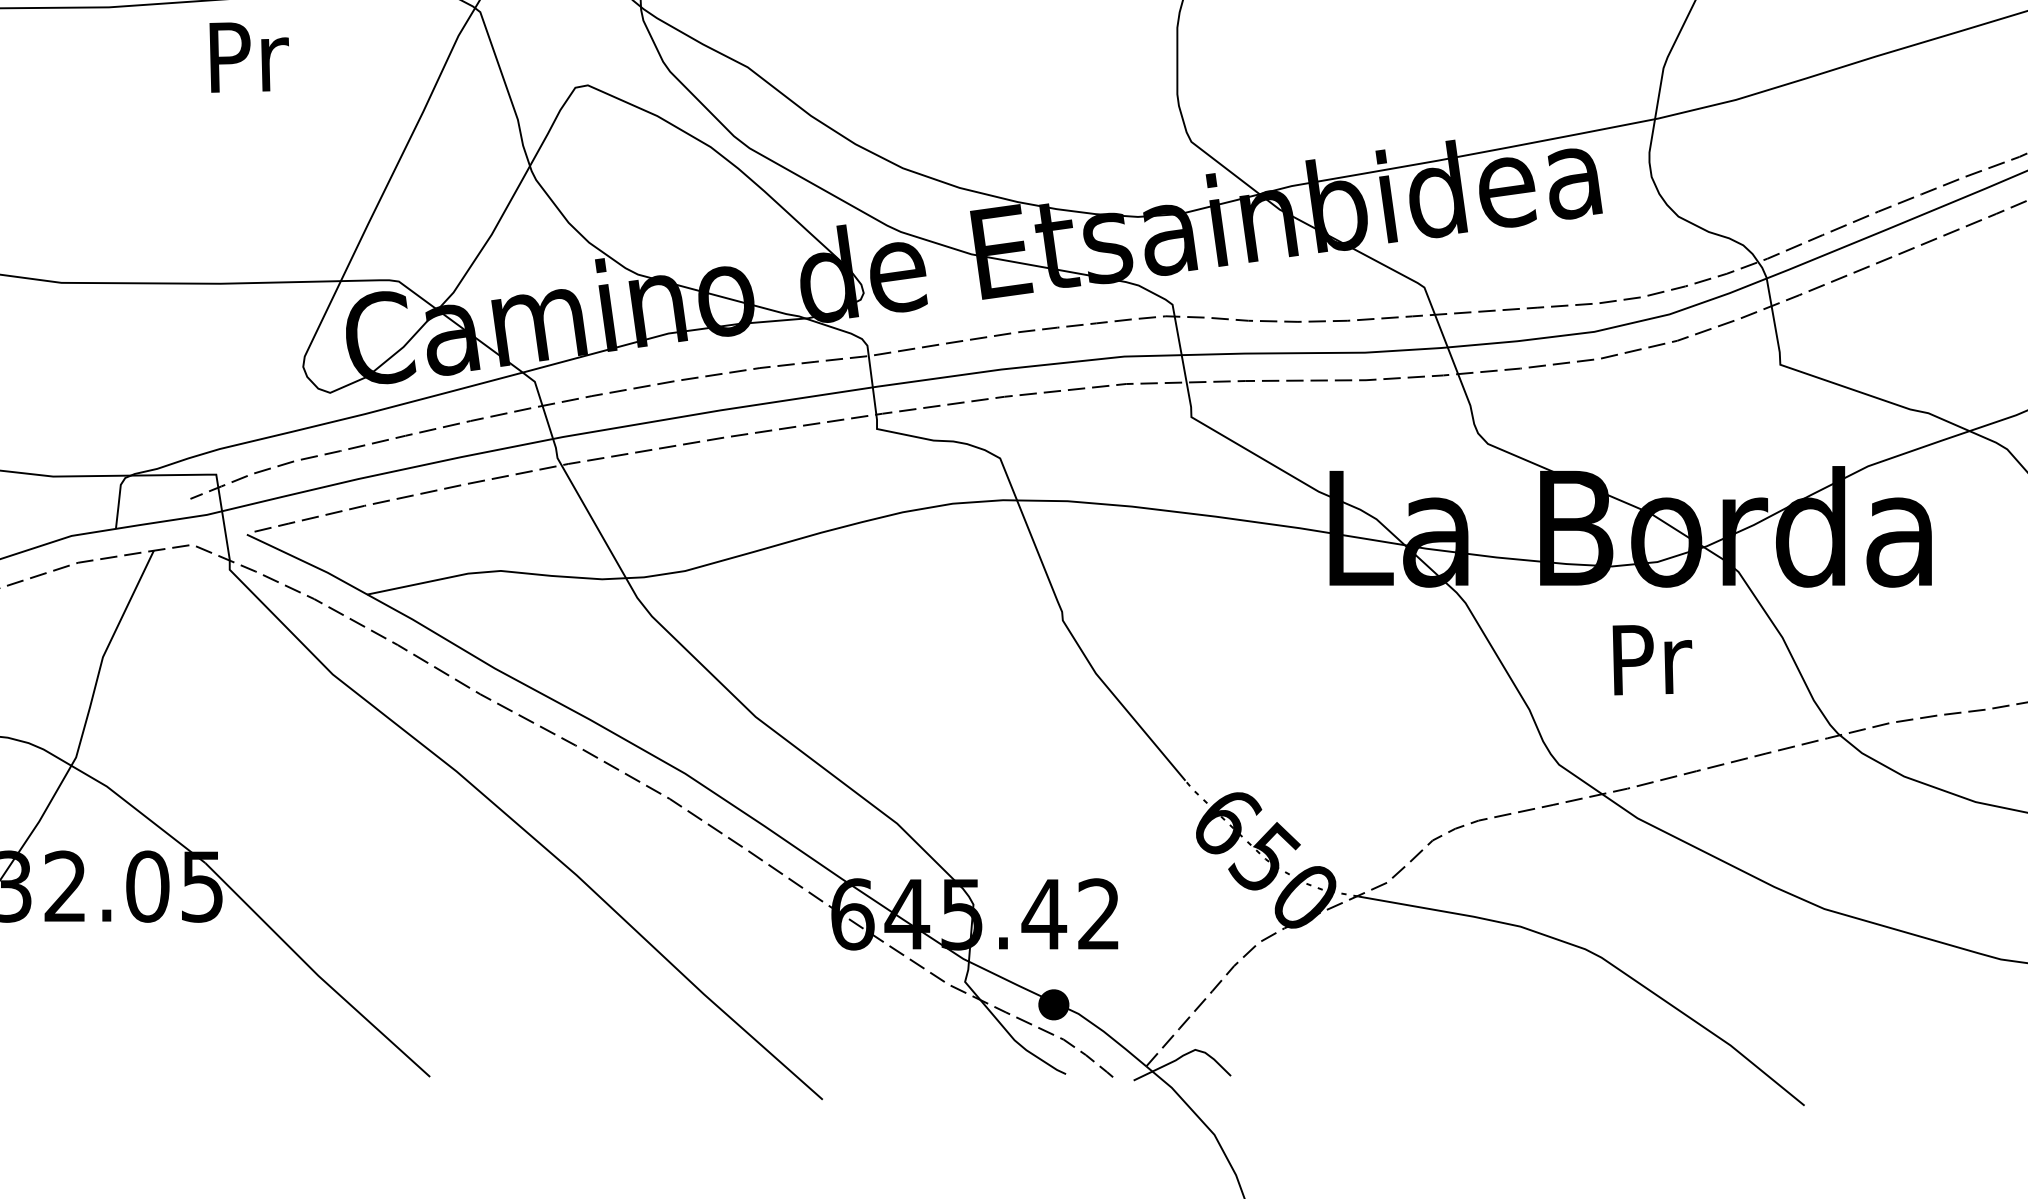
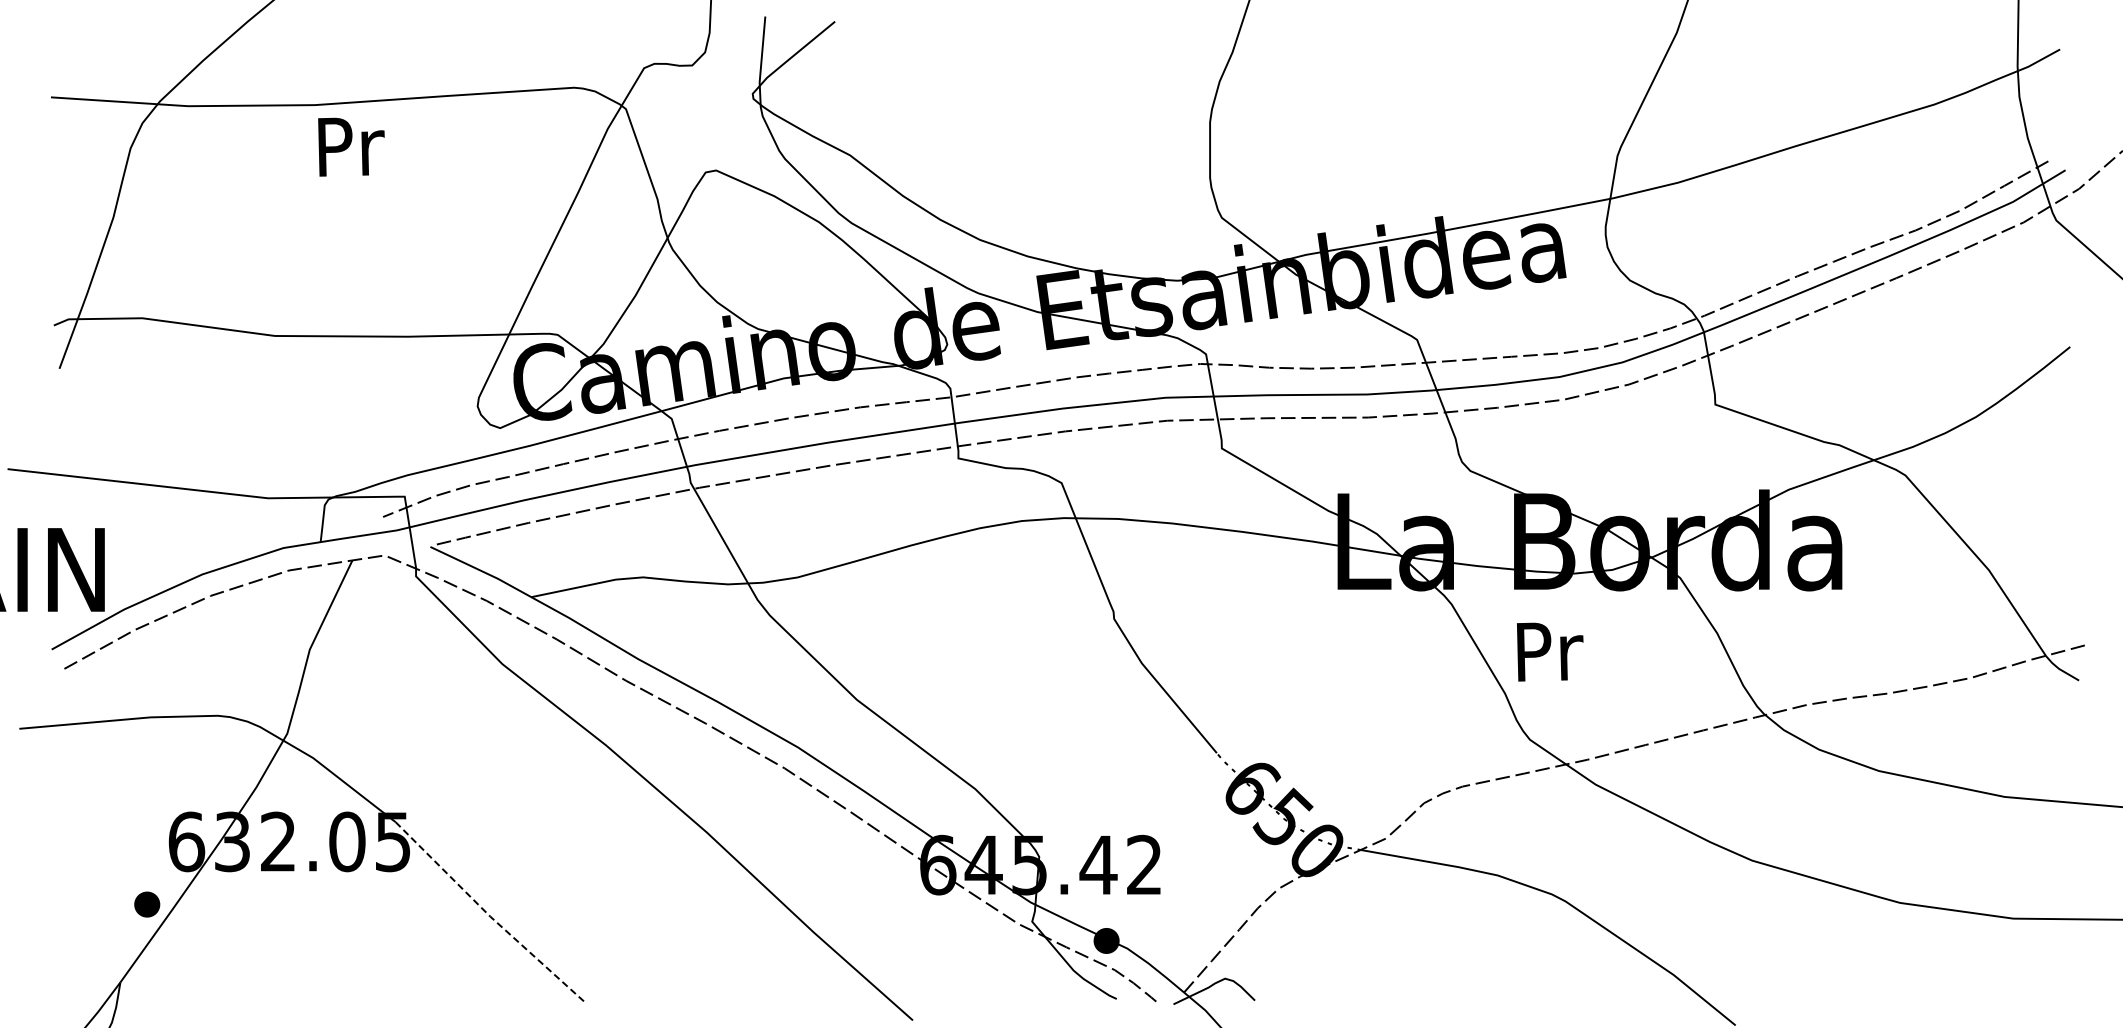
text: (249, 56) -> (351, 146), moved
text: (1652, 659) -> (1550, 651), moved
line: (316, 973) -> (488, 914), solid -> dashed

